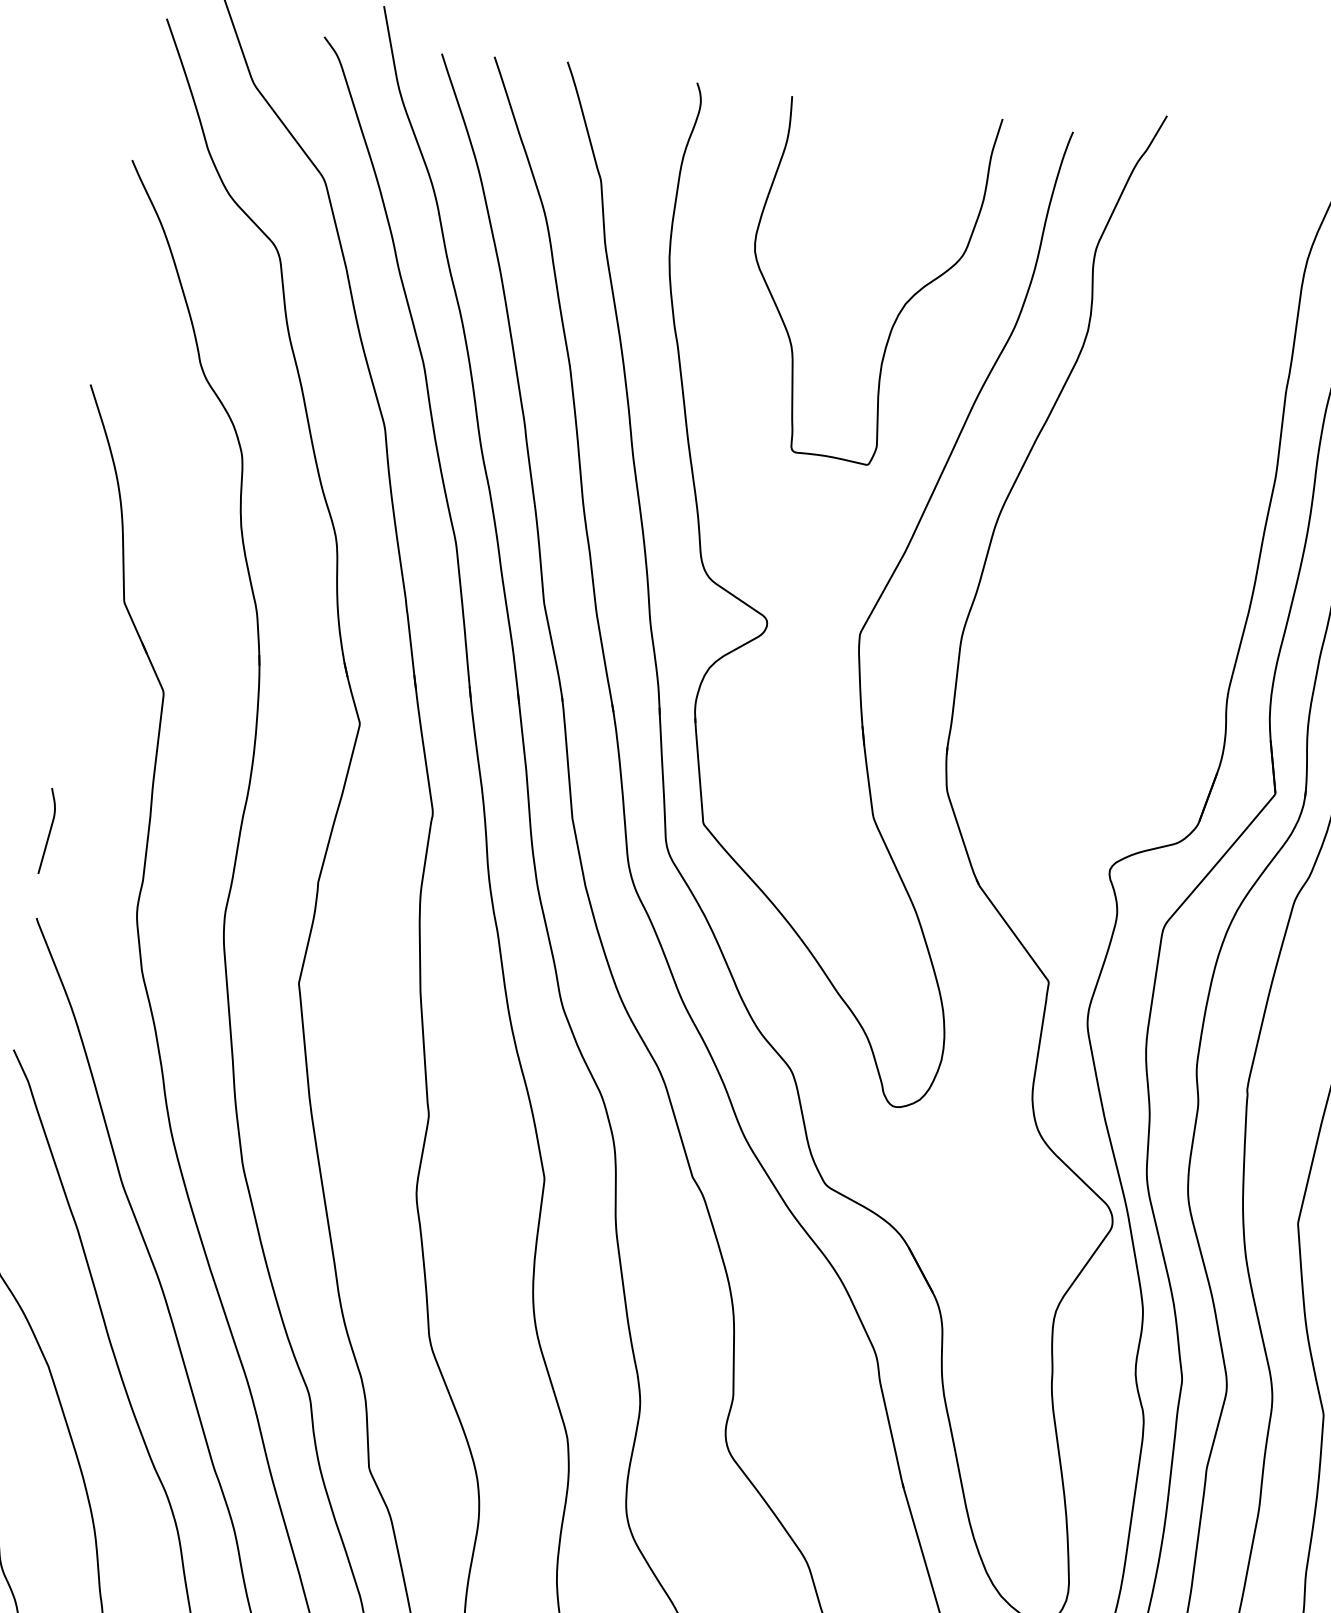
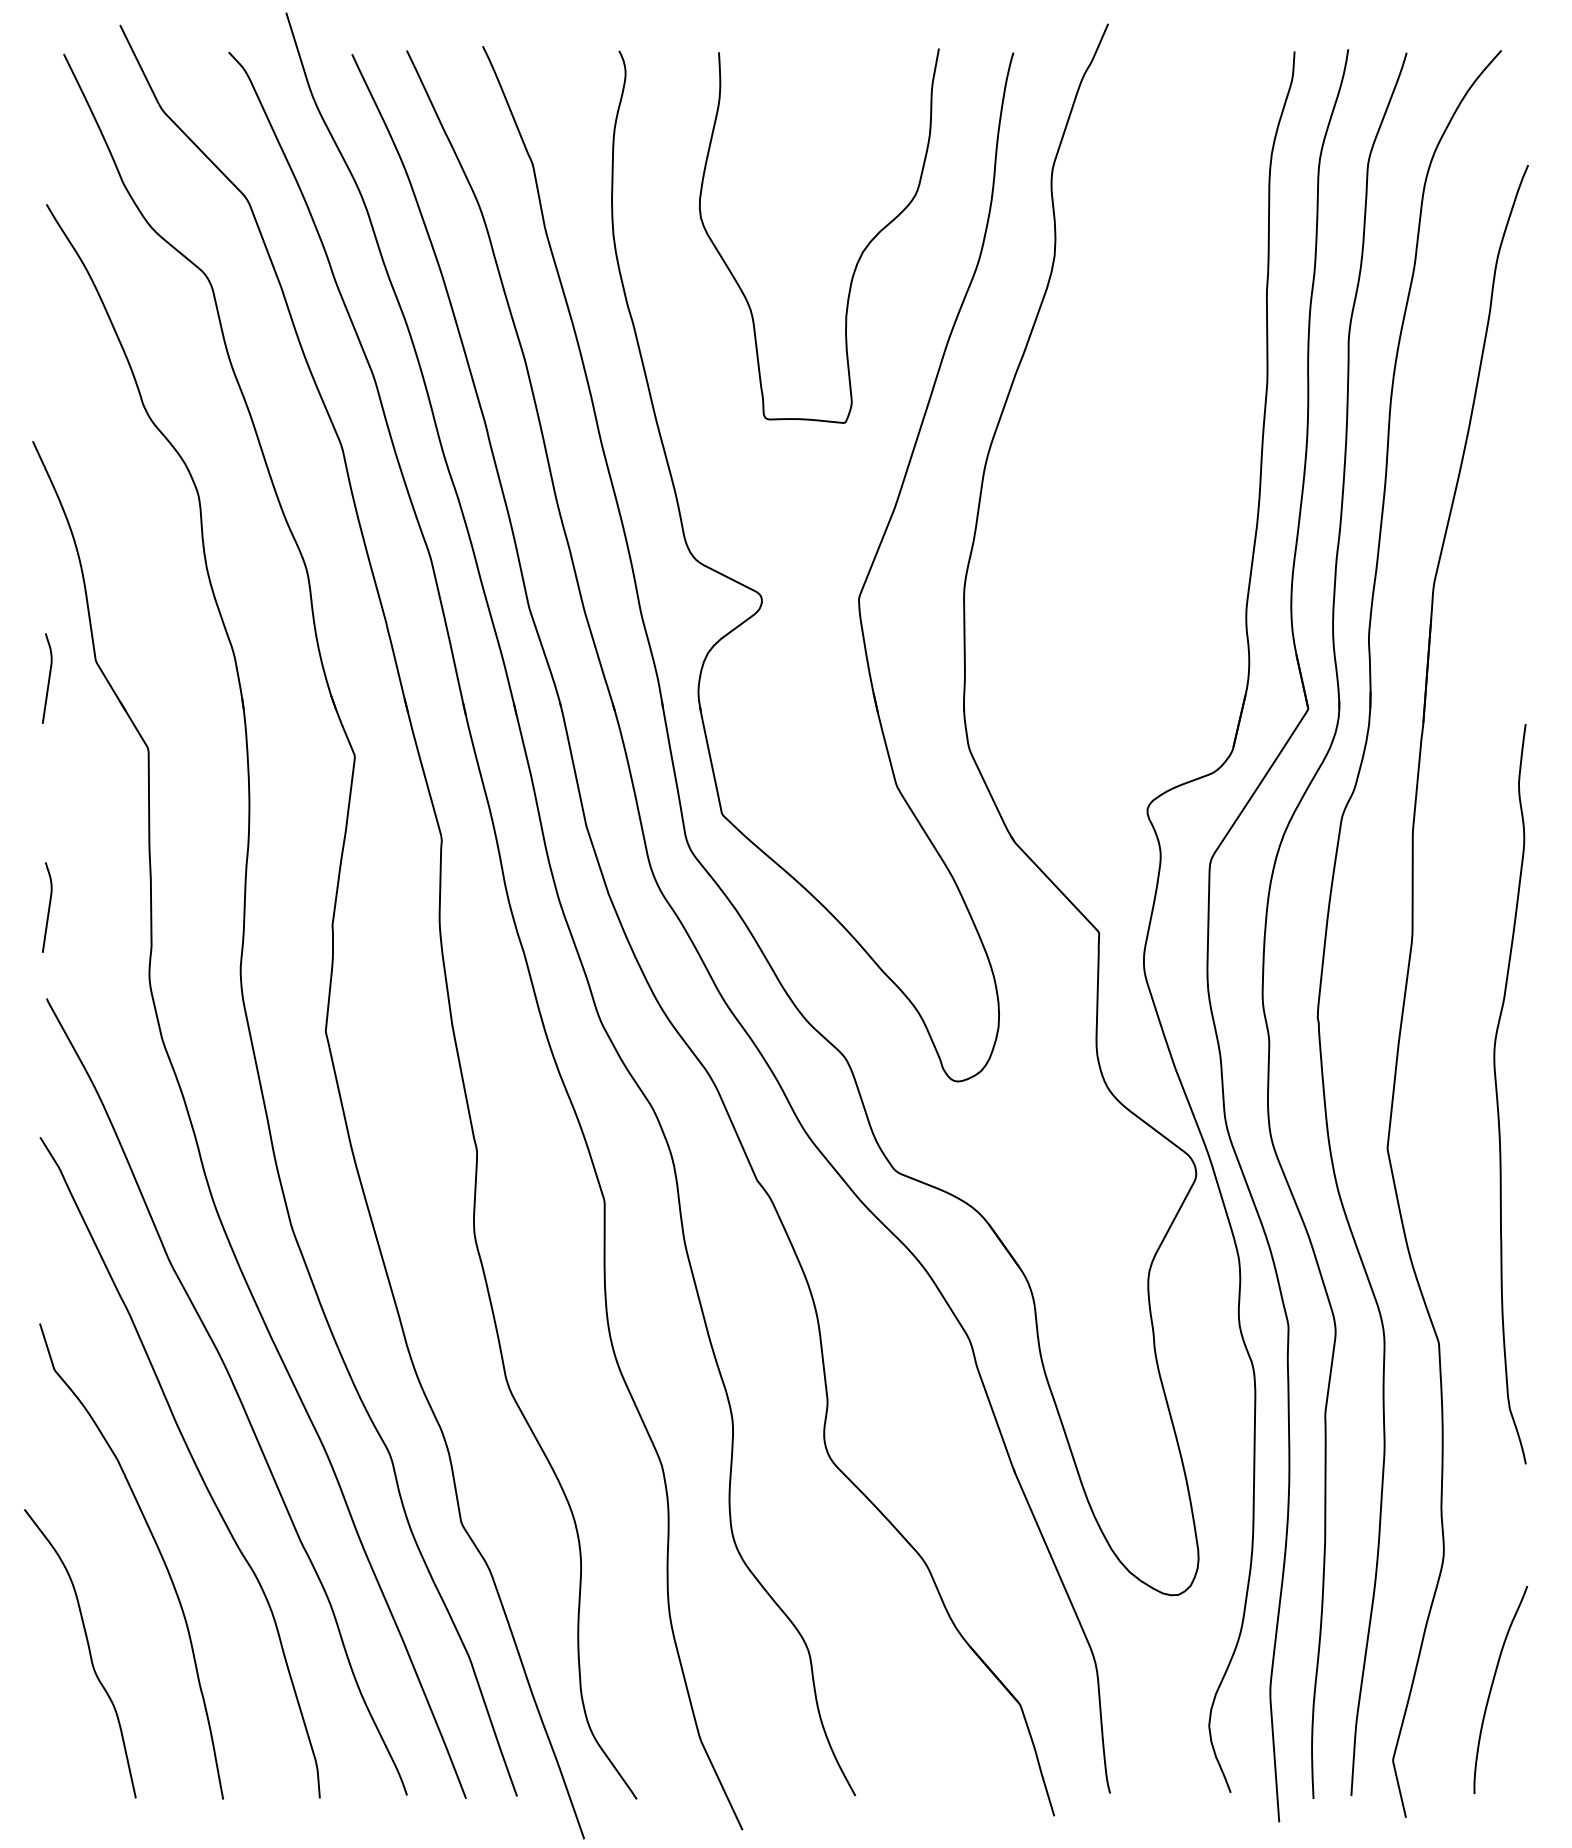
curve: (76, 612) -> (48, 678), added

